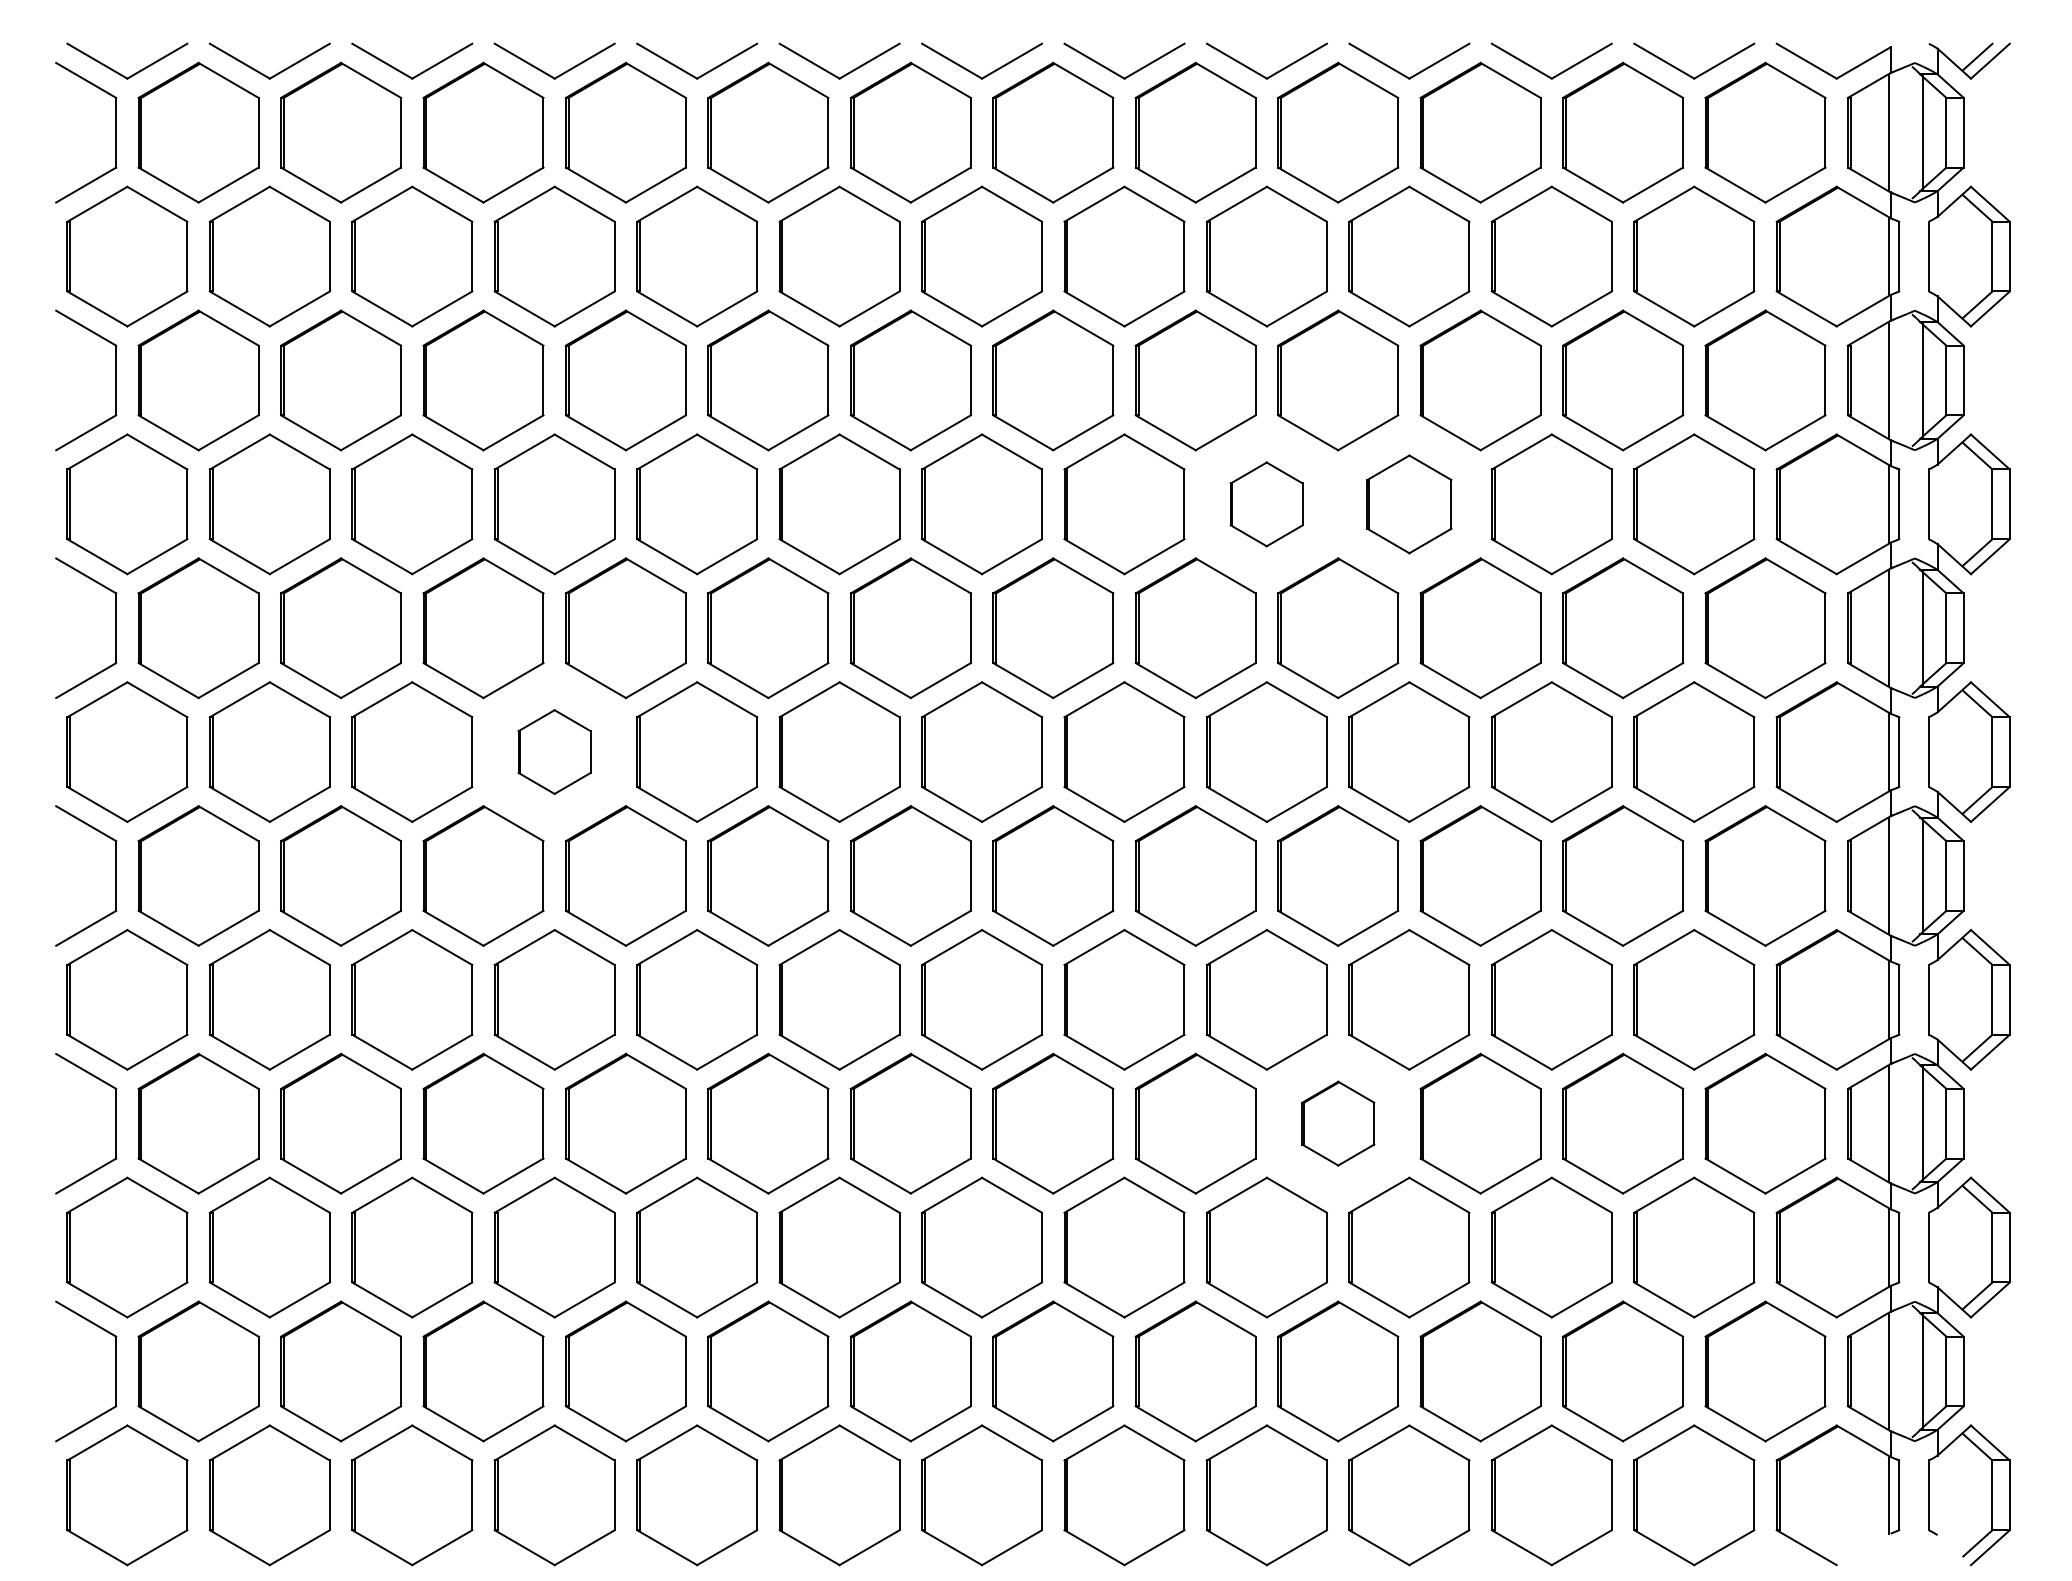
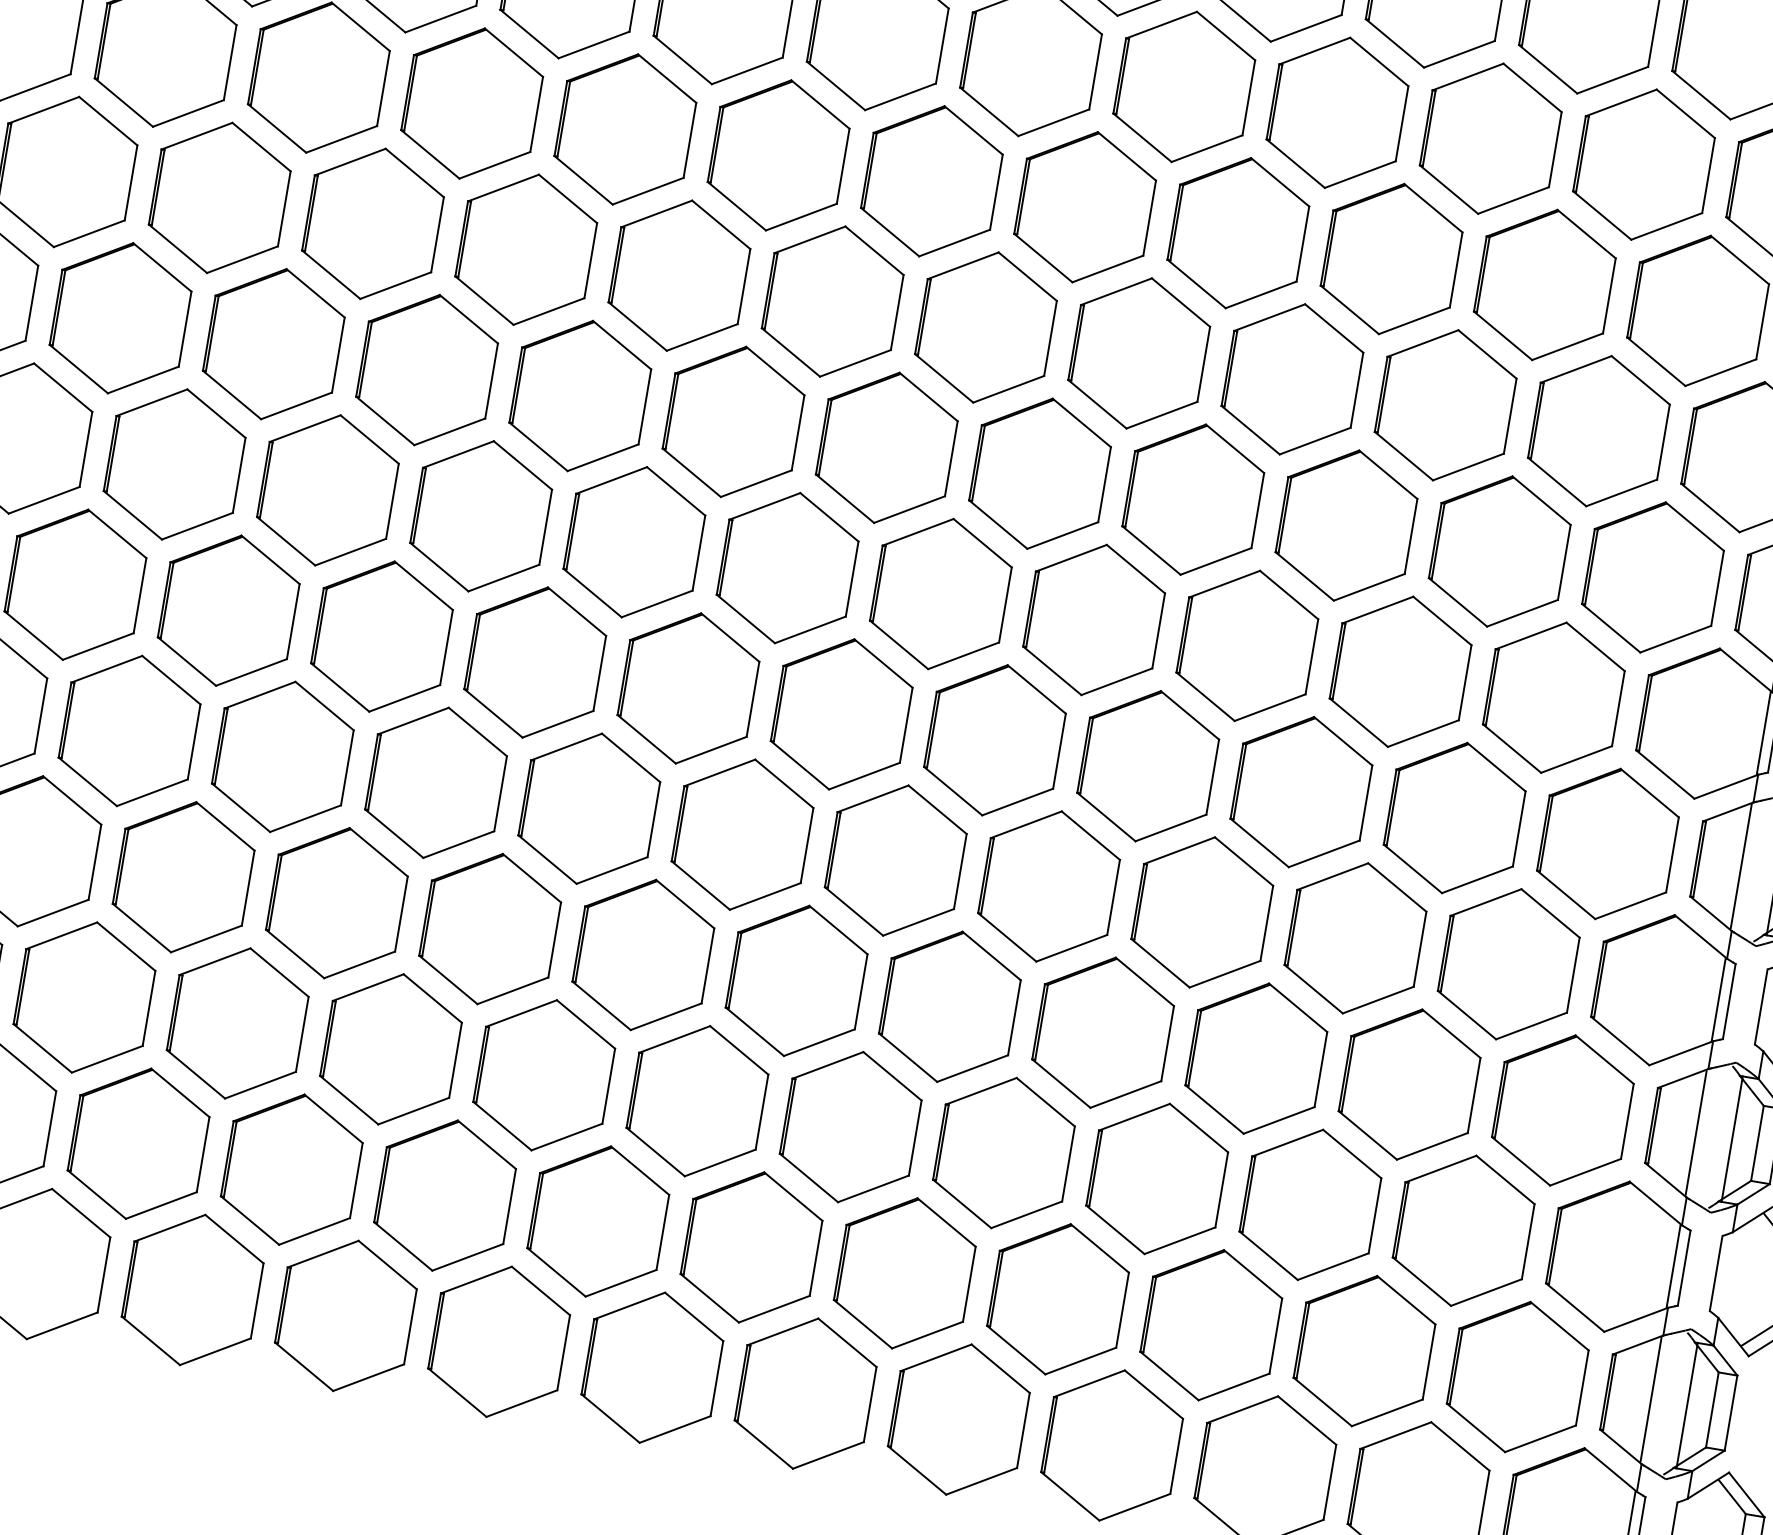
part: (1266, 504) -> (1138, 353), size x1.67
part: (1409, 504) -> (1292, 379), size x1.43
part: (554, 751) -> (327, 489), size x1.67
part: (1338, 1123) -> (1103, 1032), size x1.67

